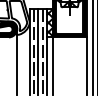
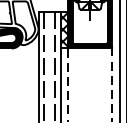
line: (38, 51) -> (49, 66), removed
line: (16, 61) -> (21, 79), removed
line: (52, 65) -> (68, 84), solid -> dashed
line: (86, 65) -> (111, 84), solid -> dashed

